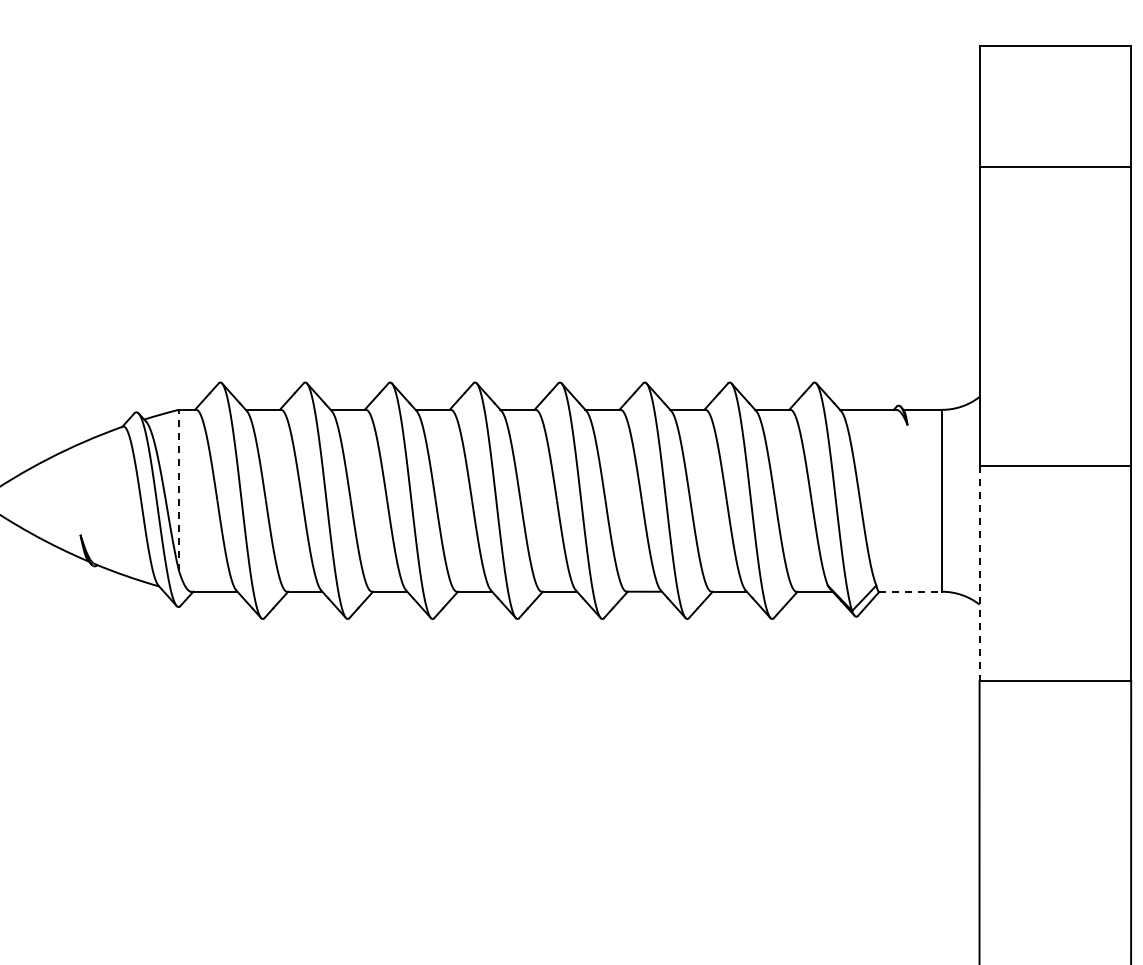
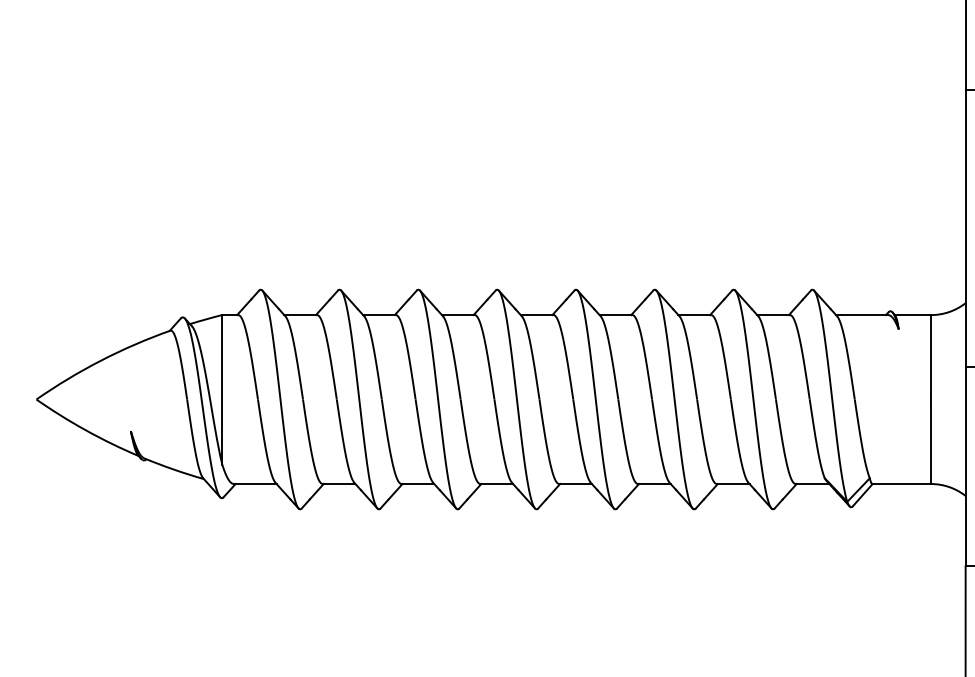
line: (179, 490) -> (222, 389), dashed -> solid
line: (979, 573) -> (965, 467), dashed -> solid
line: (910, 591) -> (901, 483), dashed -> solid

